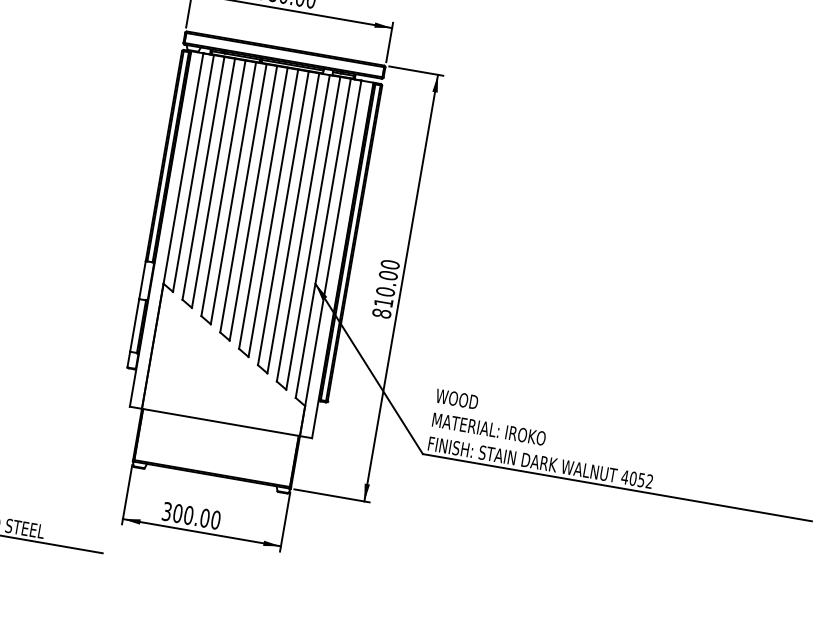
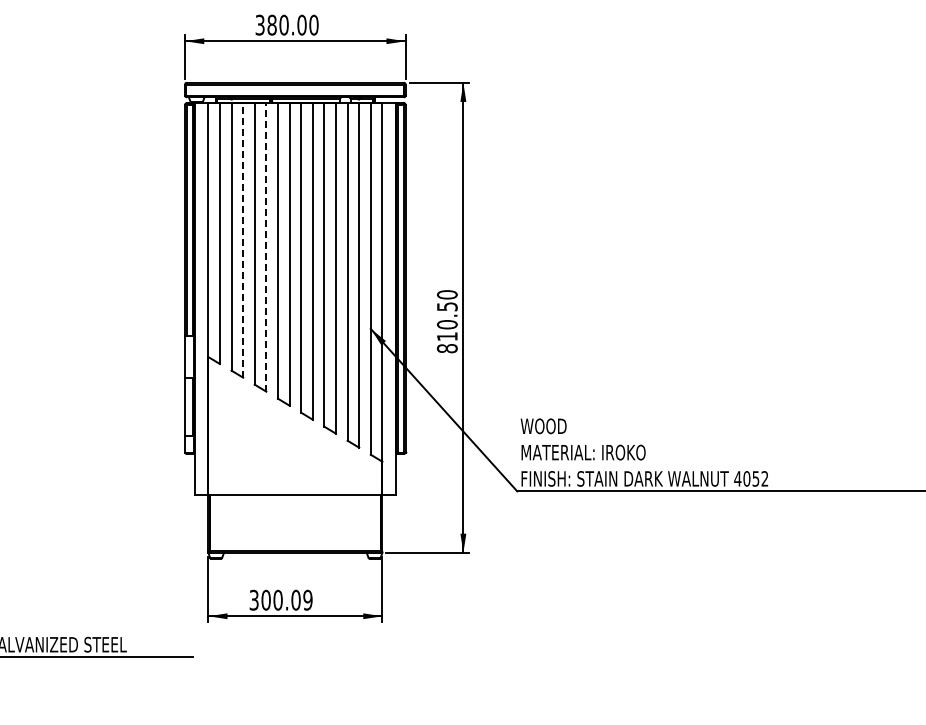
line: (213, 182) -> (243, 239), solid -> dashed
line: (233, 192) -> (266, 246), solid -> dashed
text: (388, 275) -> (447, 306), 810.00 -> 810.50
text: (215, 520) -> (307, 600), 300.00 -> 300.09

